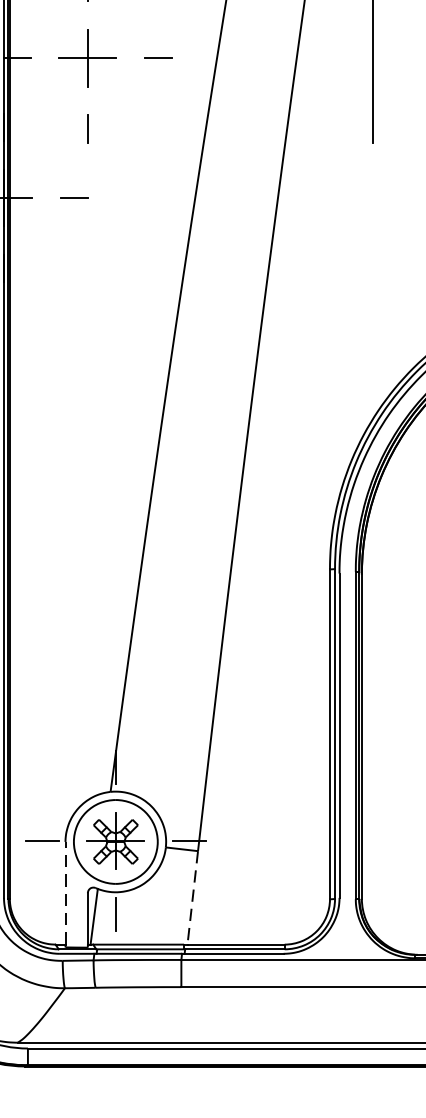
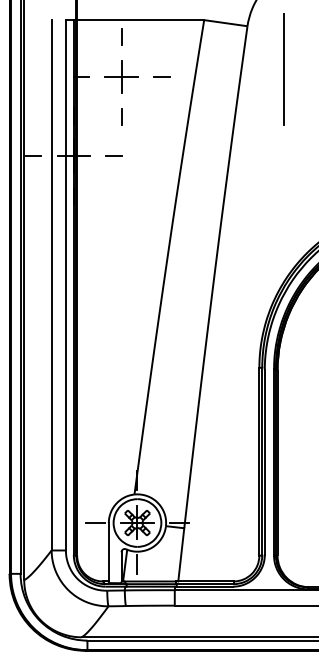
line: (64, 891) -> (108, 551), dashed -> solid
line: (193, 897) -> (181, 554), dashed -> solid

